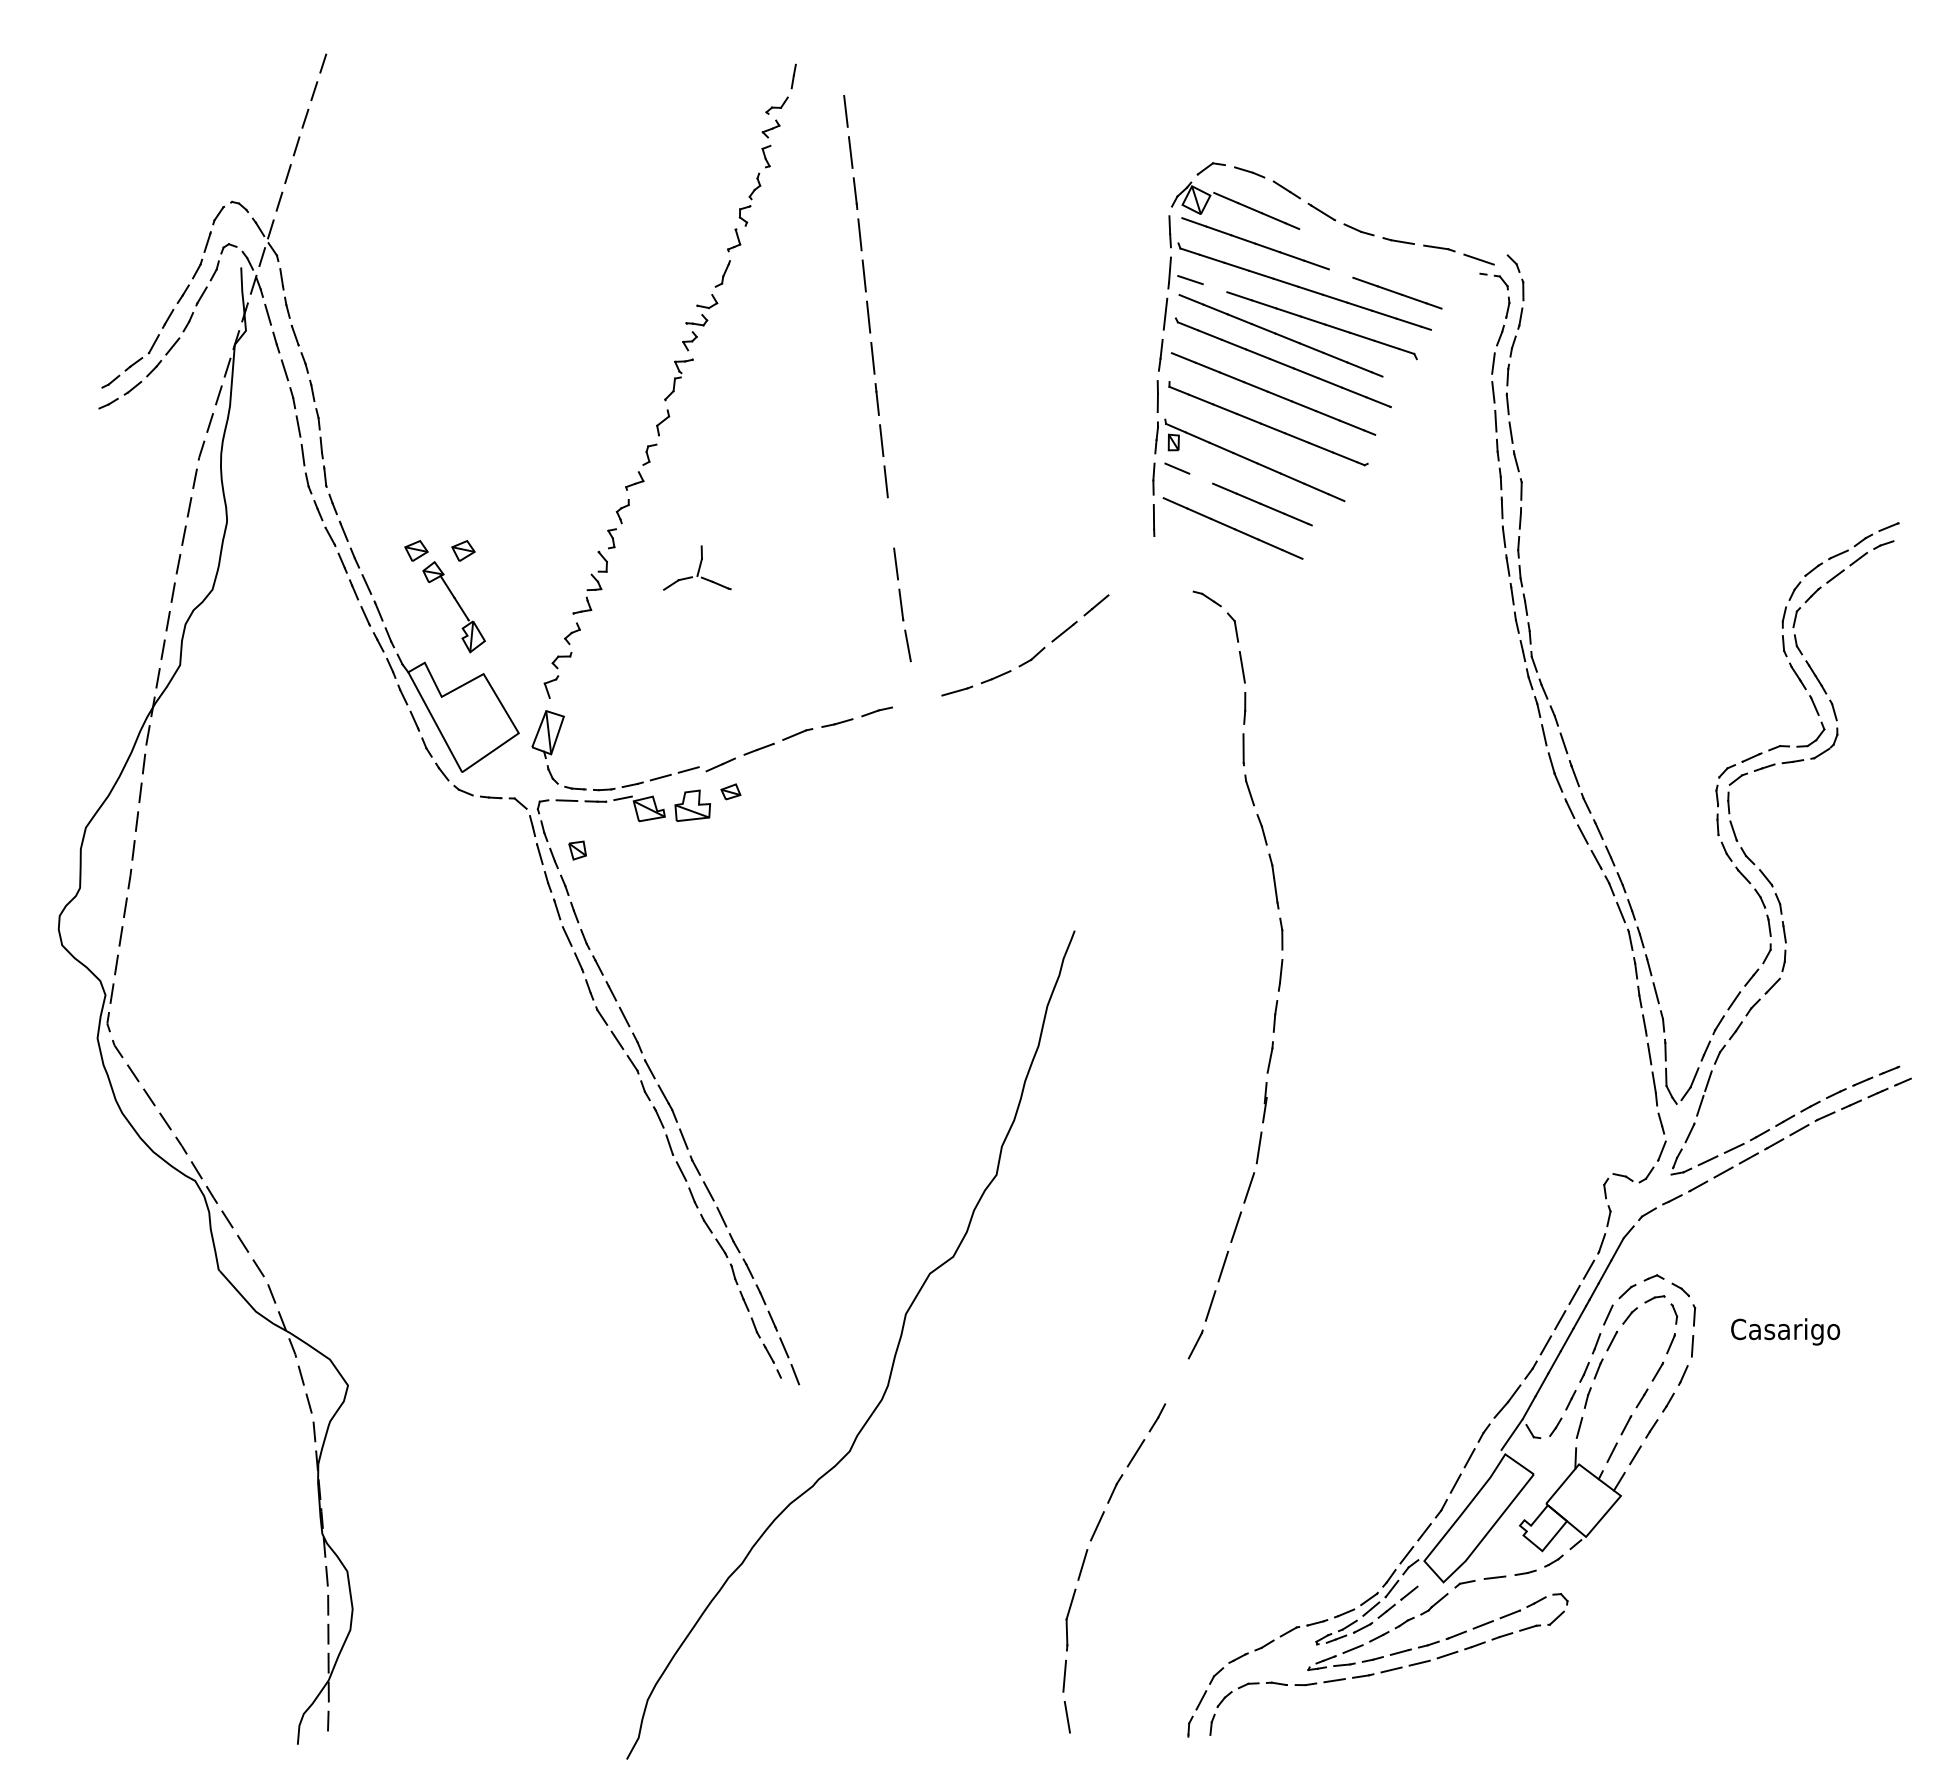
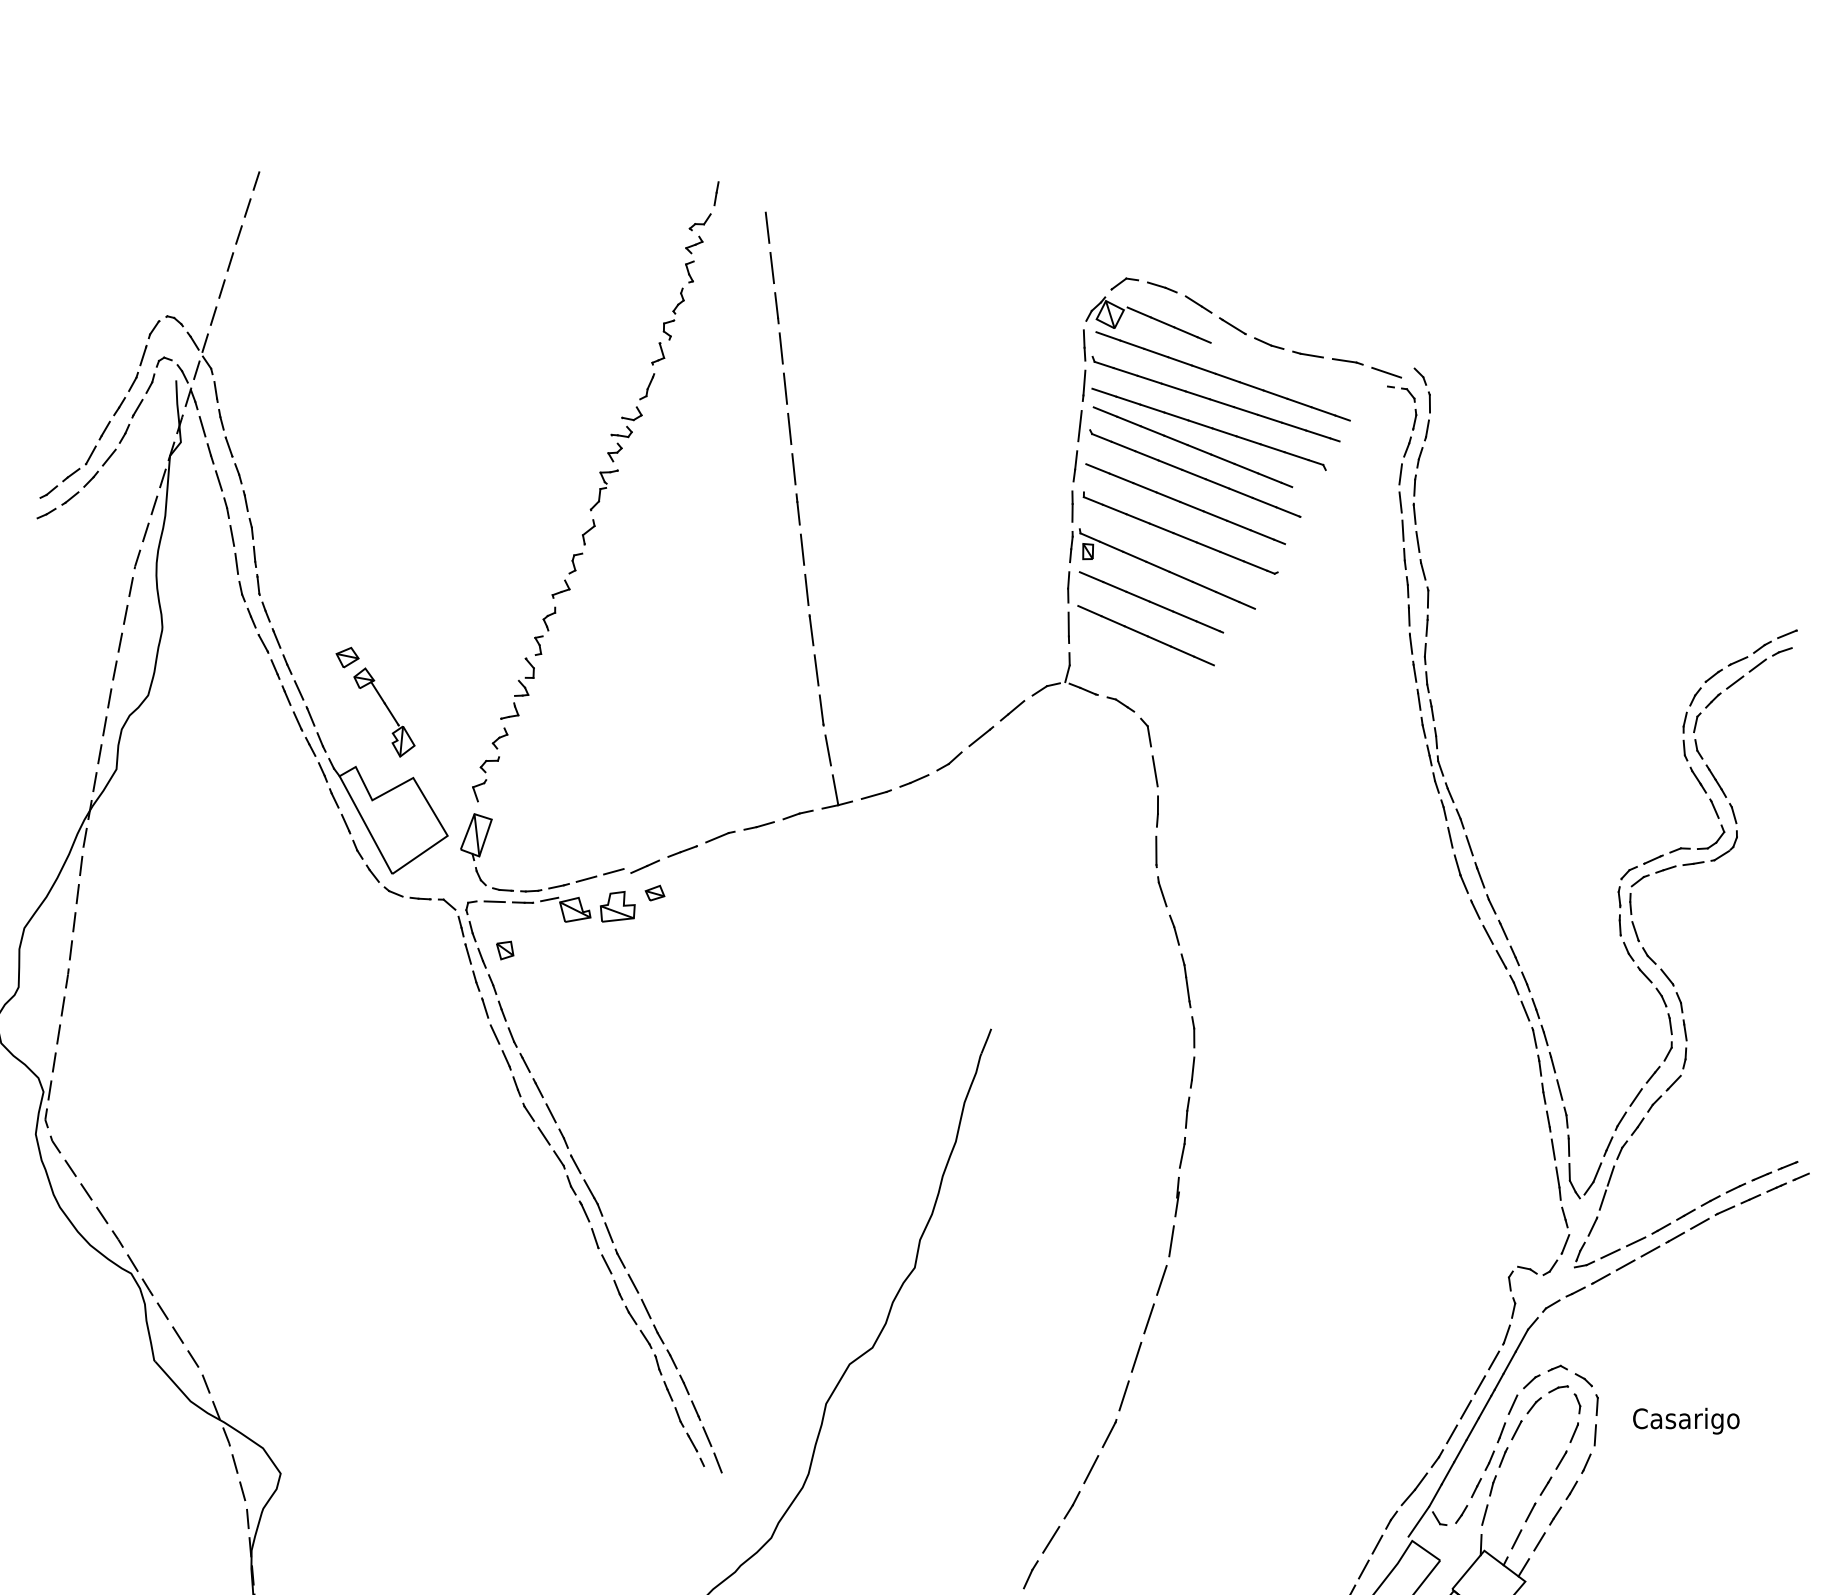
line: (1340, 273) -> (1251, 386), added
line: (1214, 288) -> (1127, 400), added
line: (1201, 478) -> (1115, 586), added
line: (890, 522) -> (811, 629), added
part: (463, 550) -> (393, 657), removed
part: (697, 567) -> (1065, 673), moved
part: (917, 688) -> (837, 792), added
line: (1176, 1381) -> (1090, 1469), added

